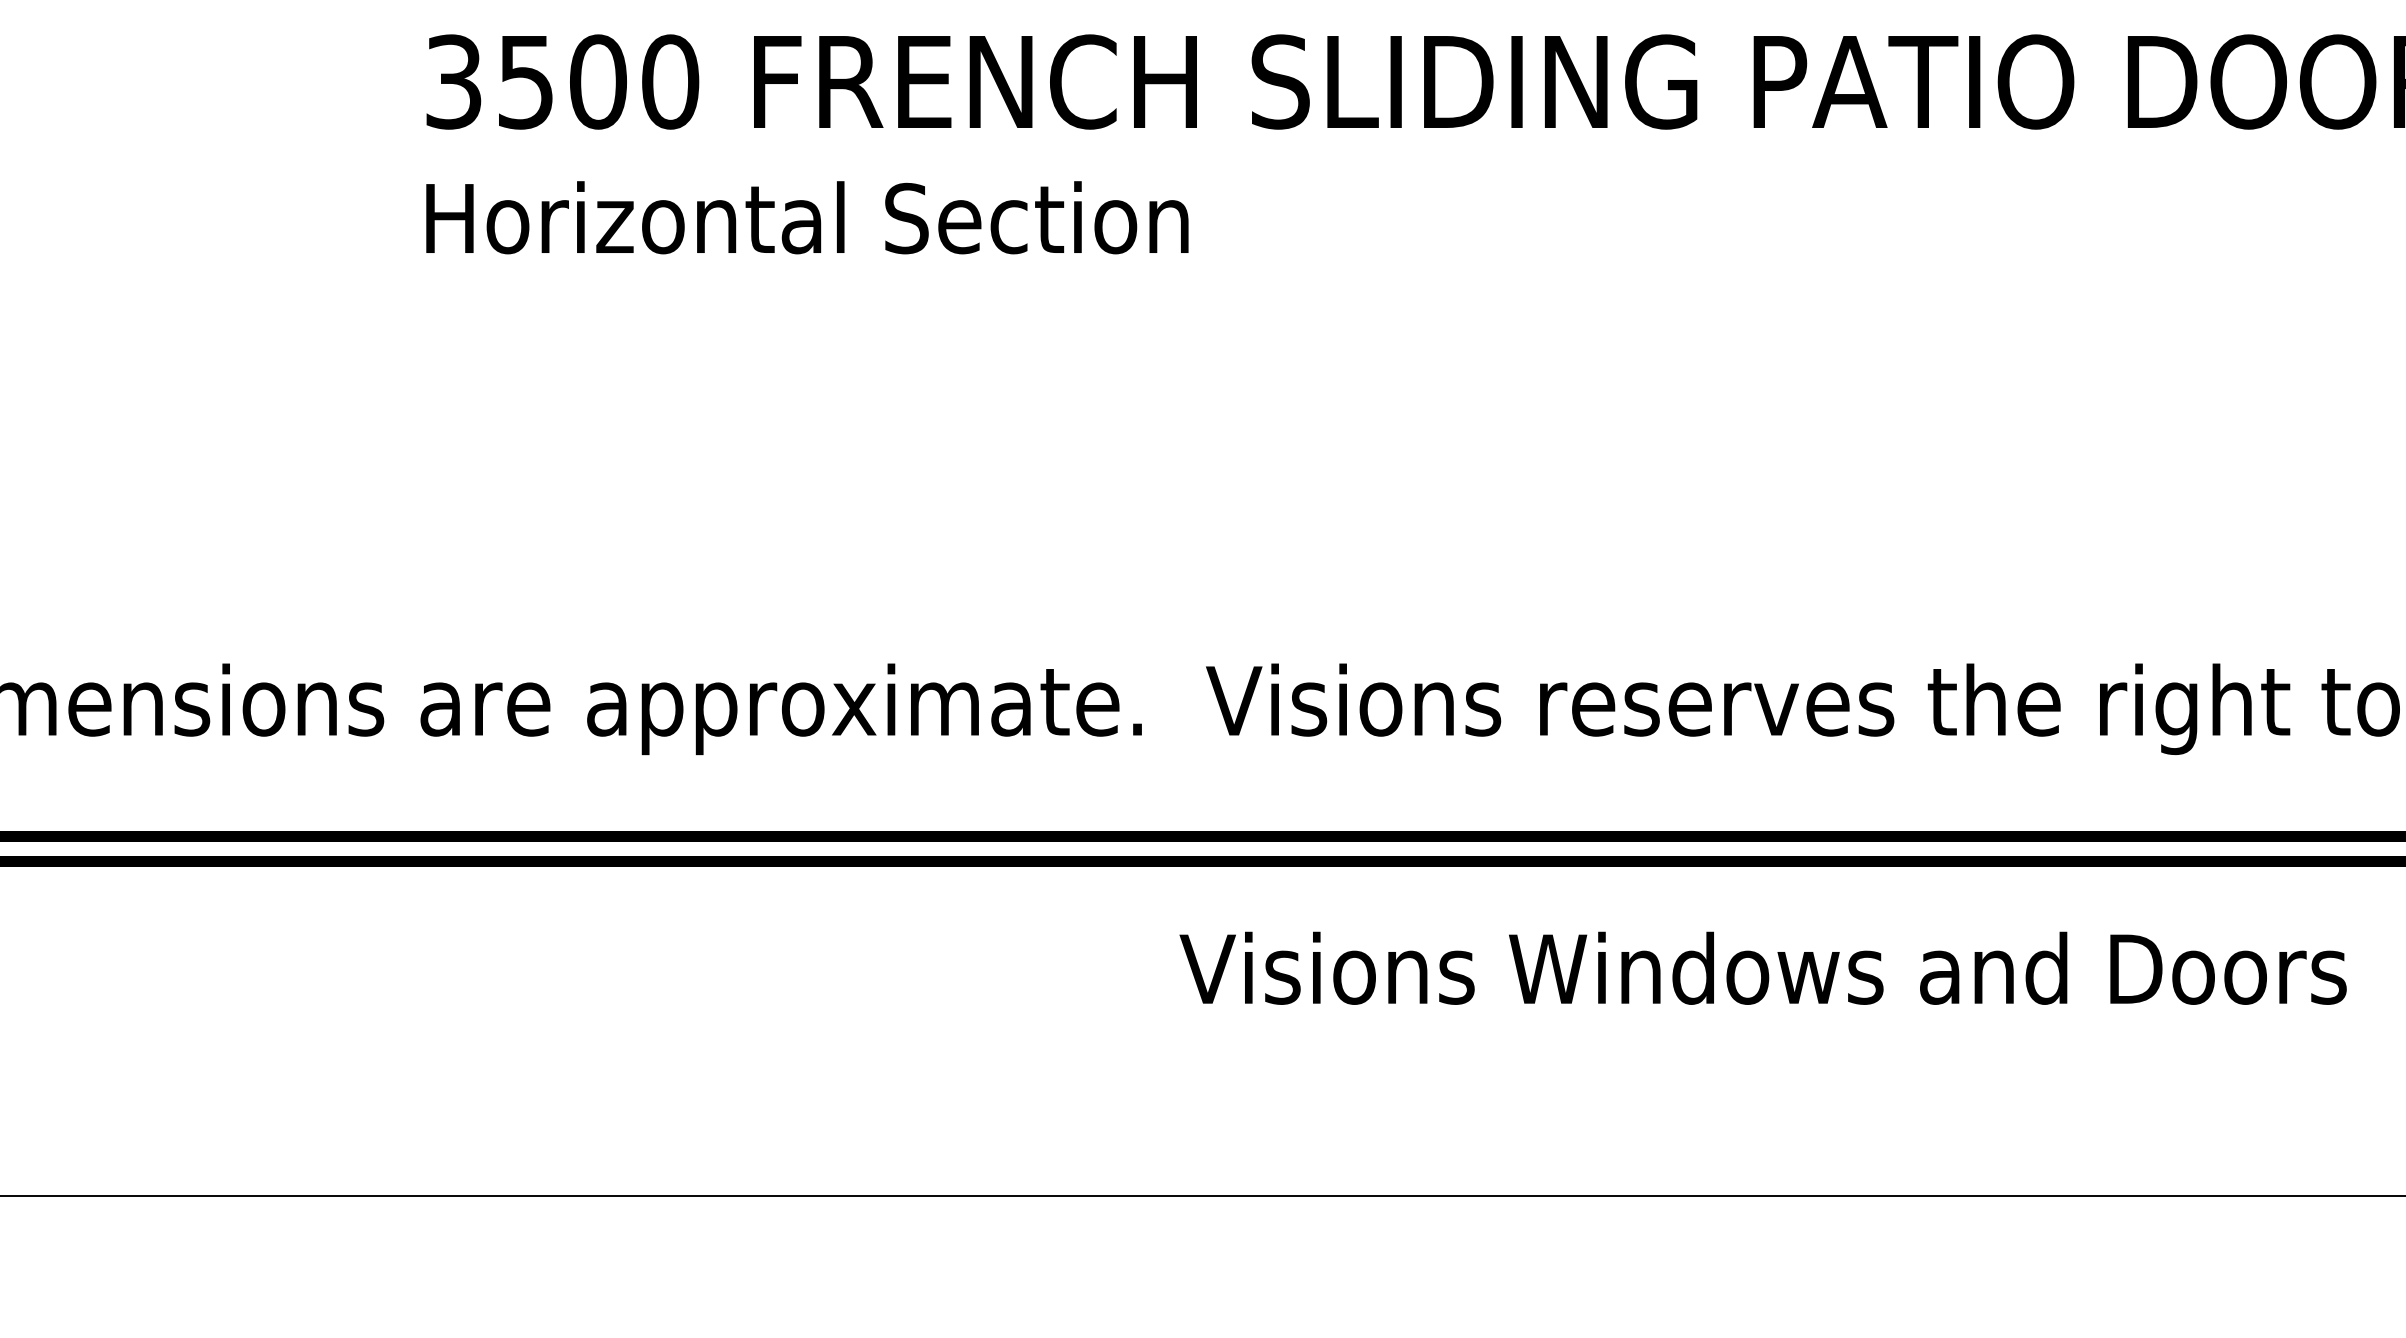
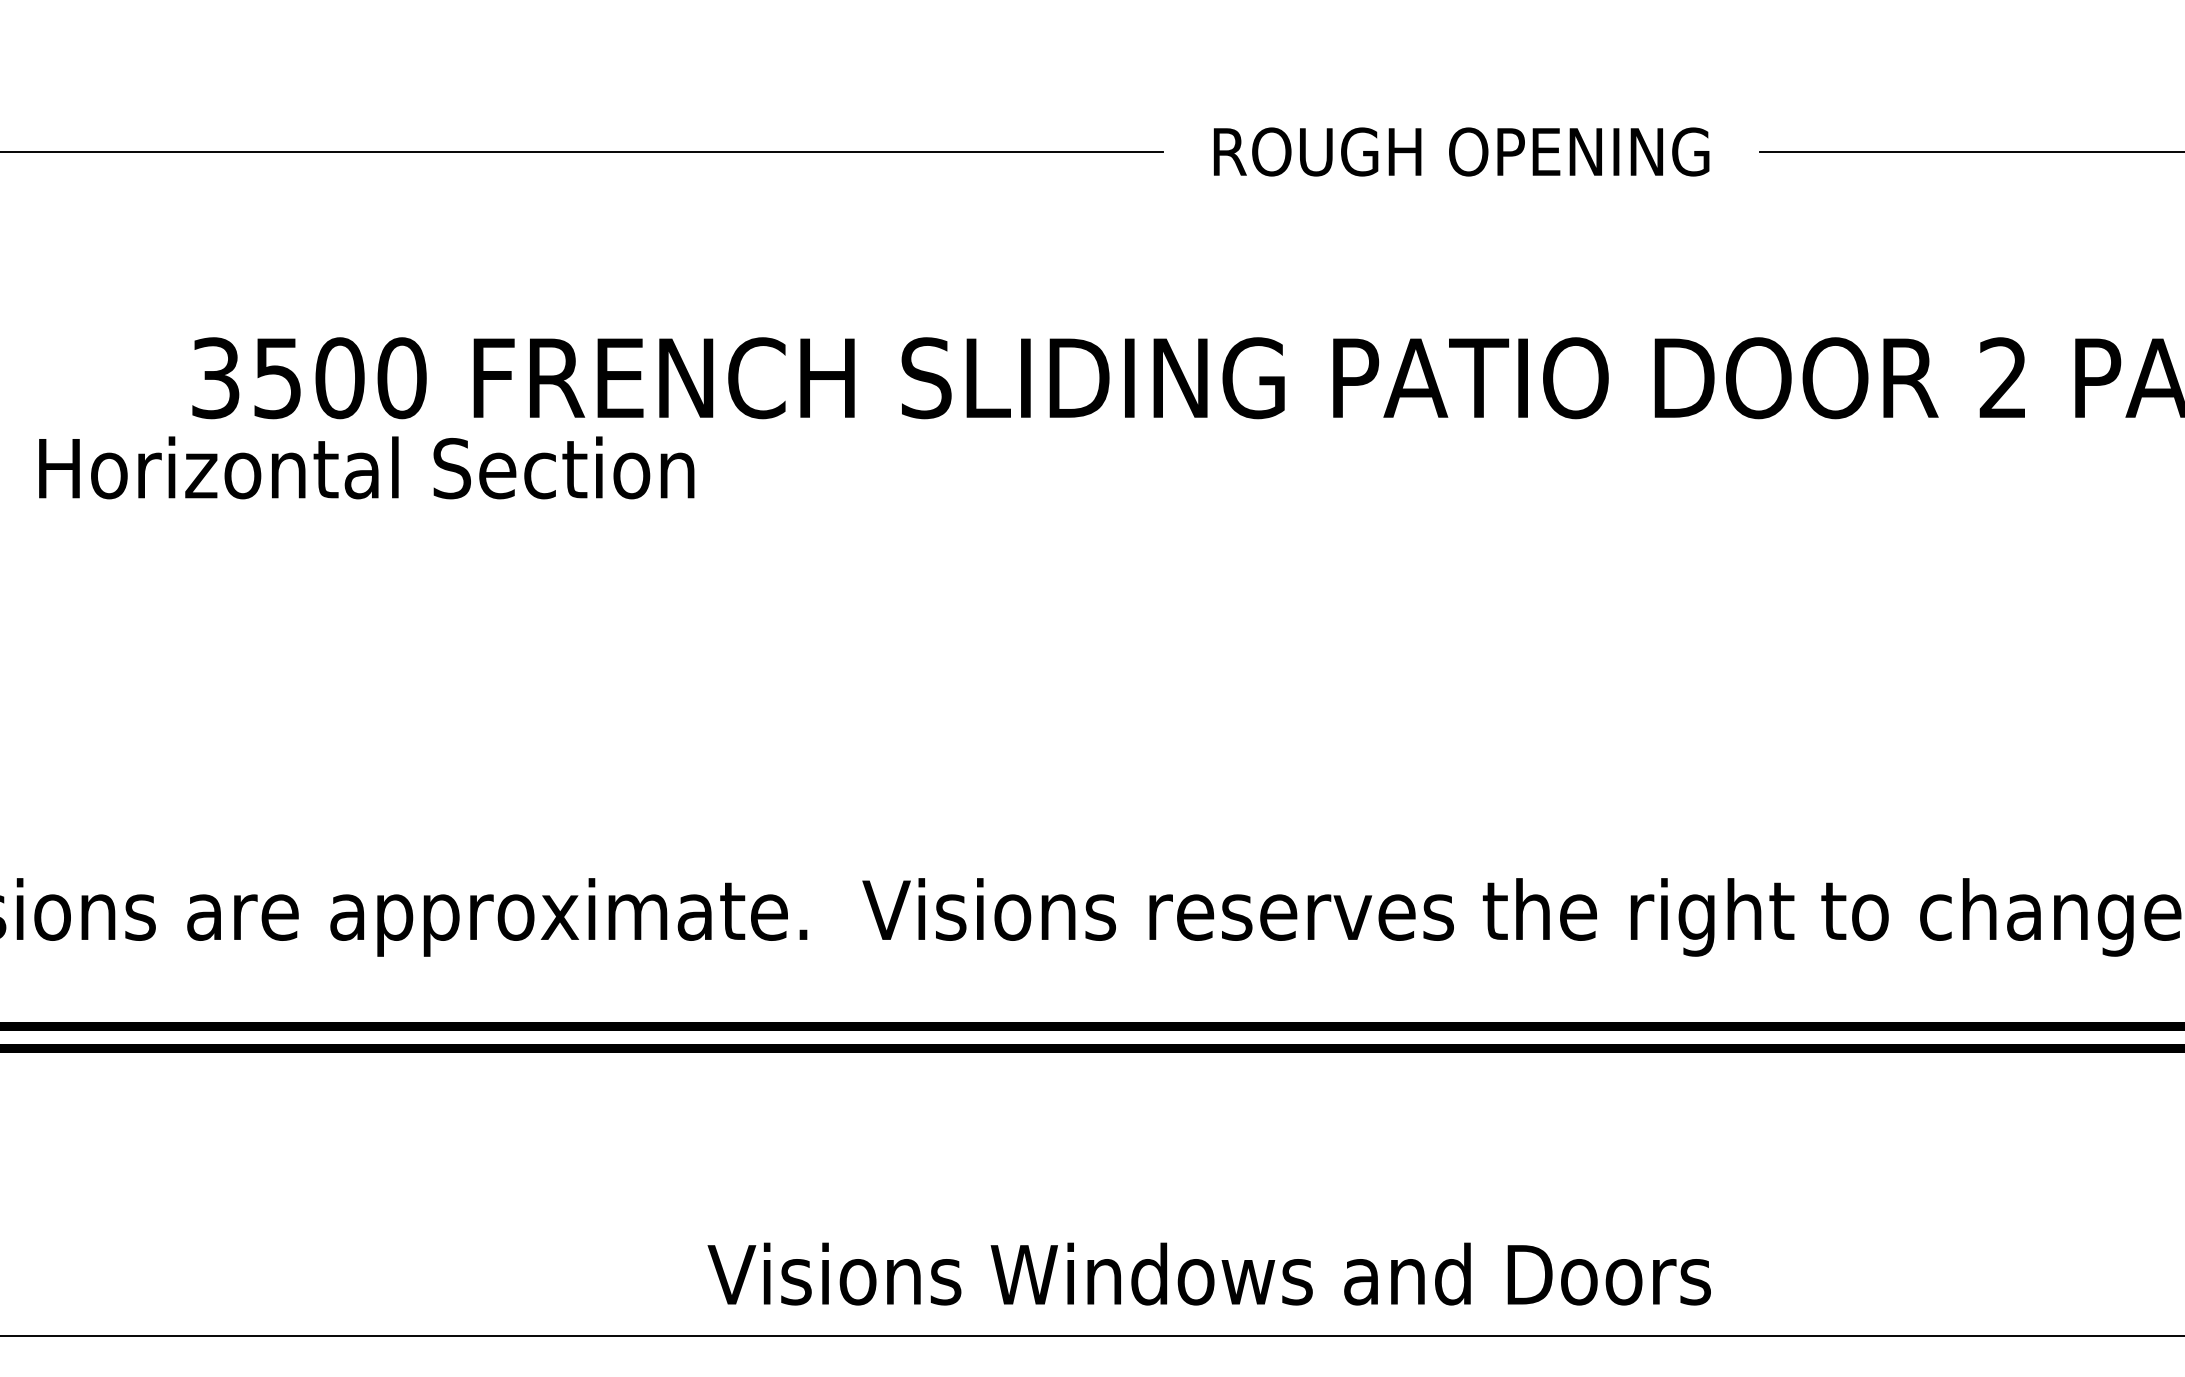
text: (807, 217) -> (366, 467), moved
text: (1762, 967) -> (1208, 1273), moved

